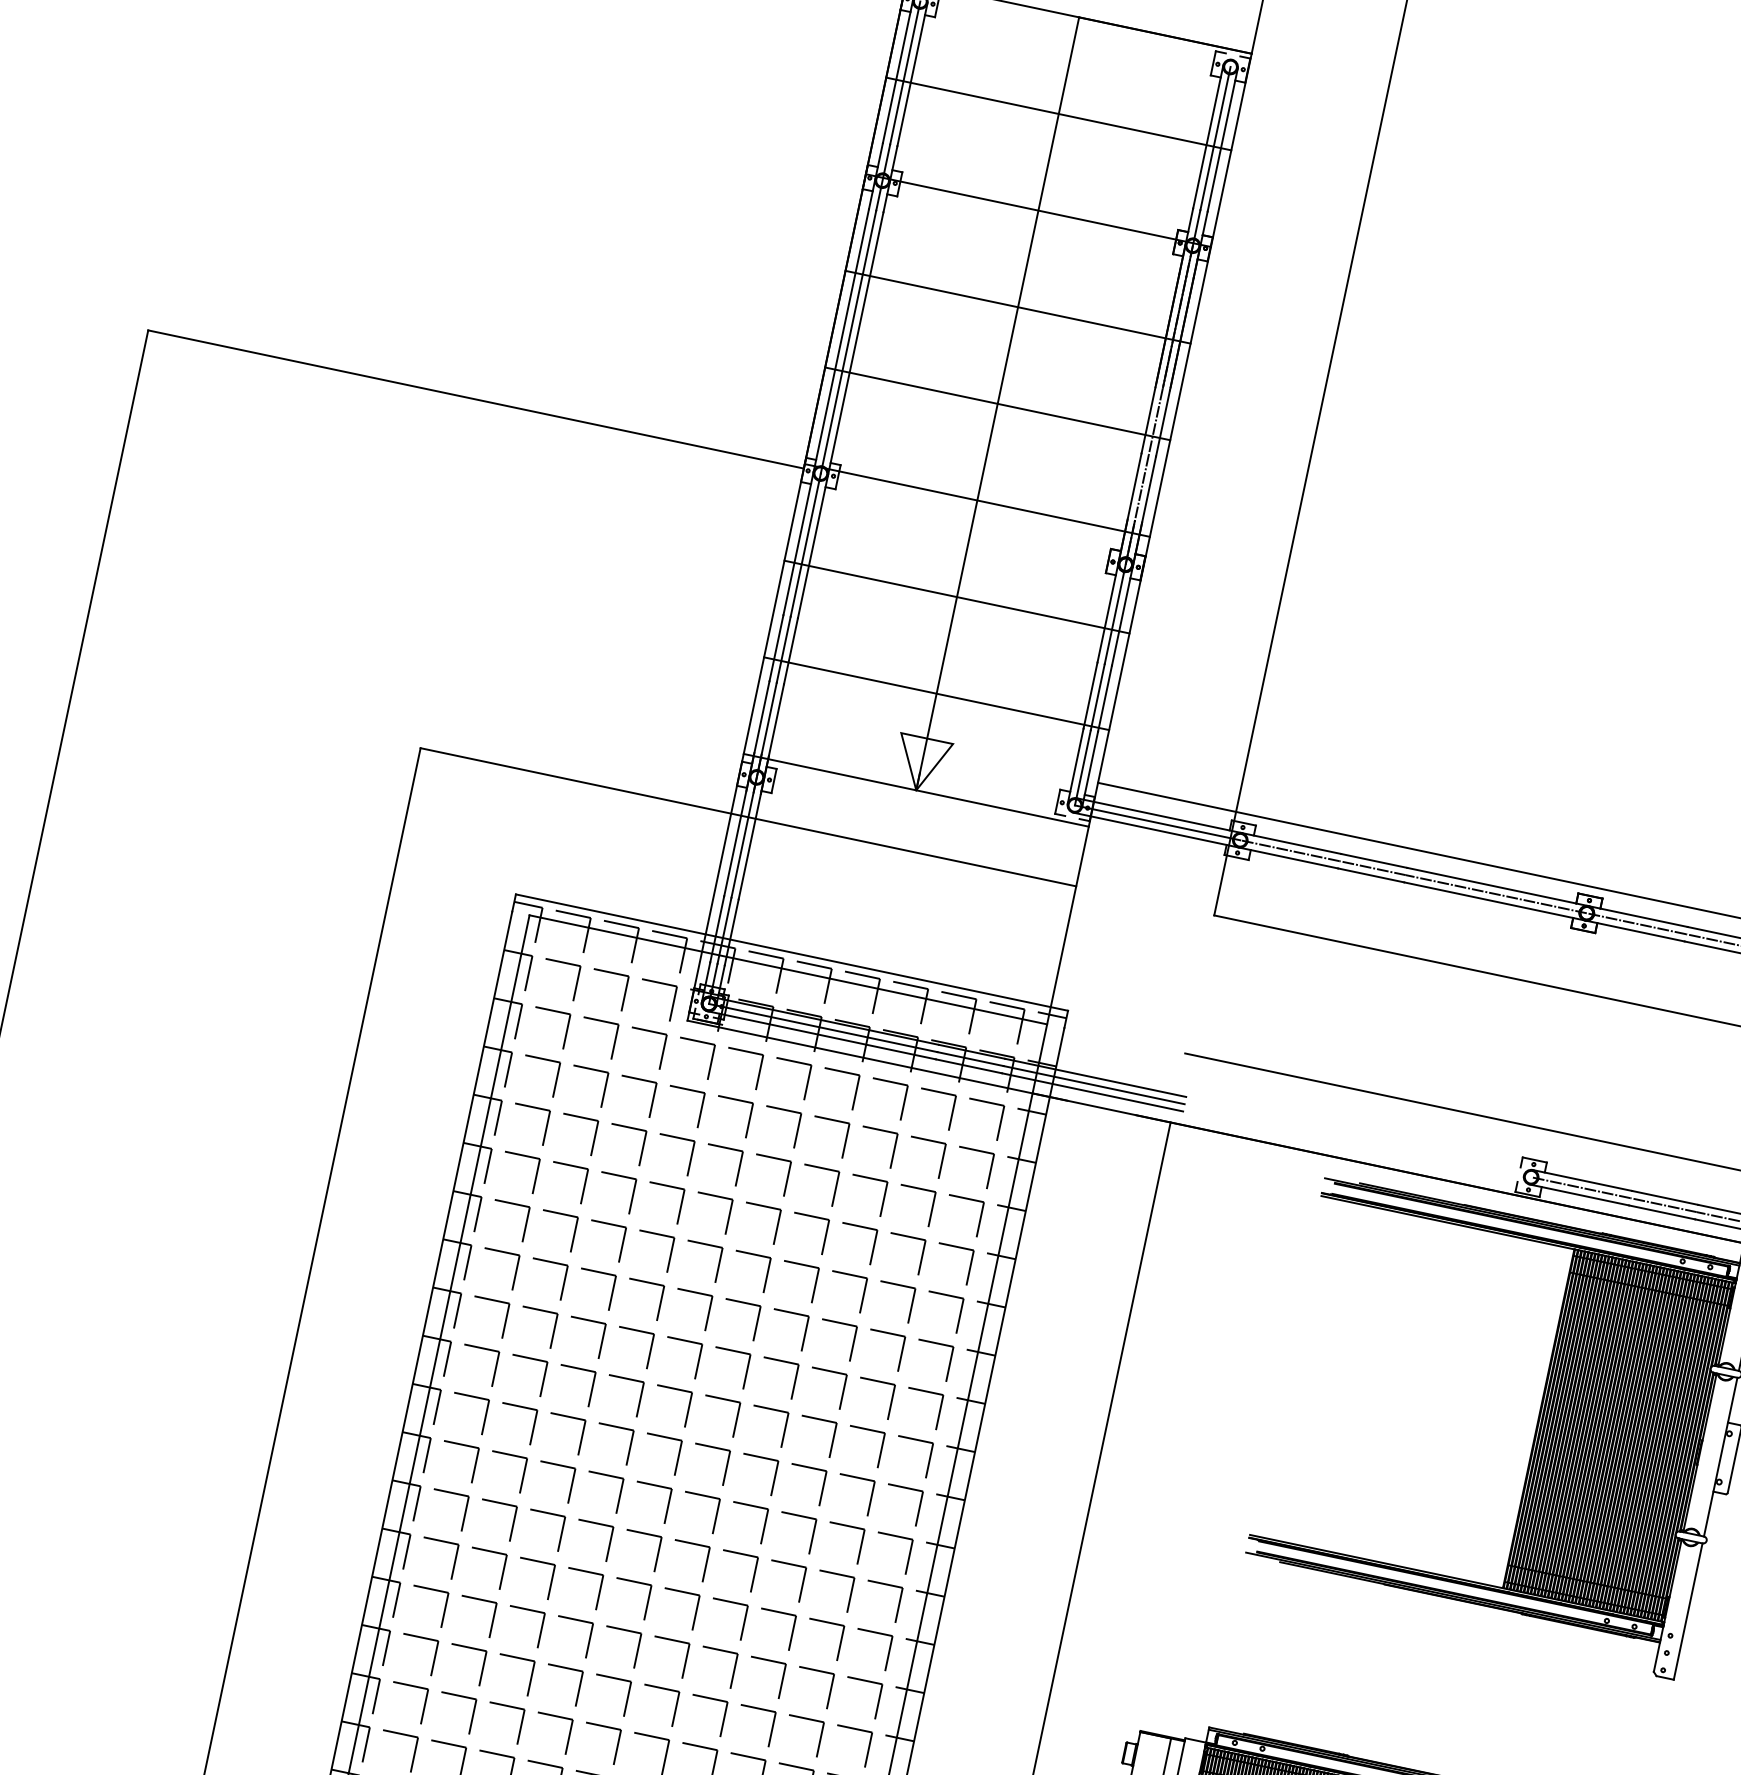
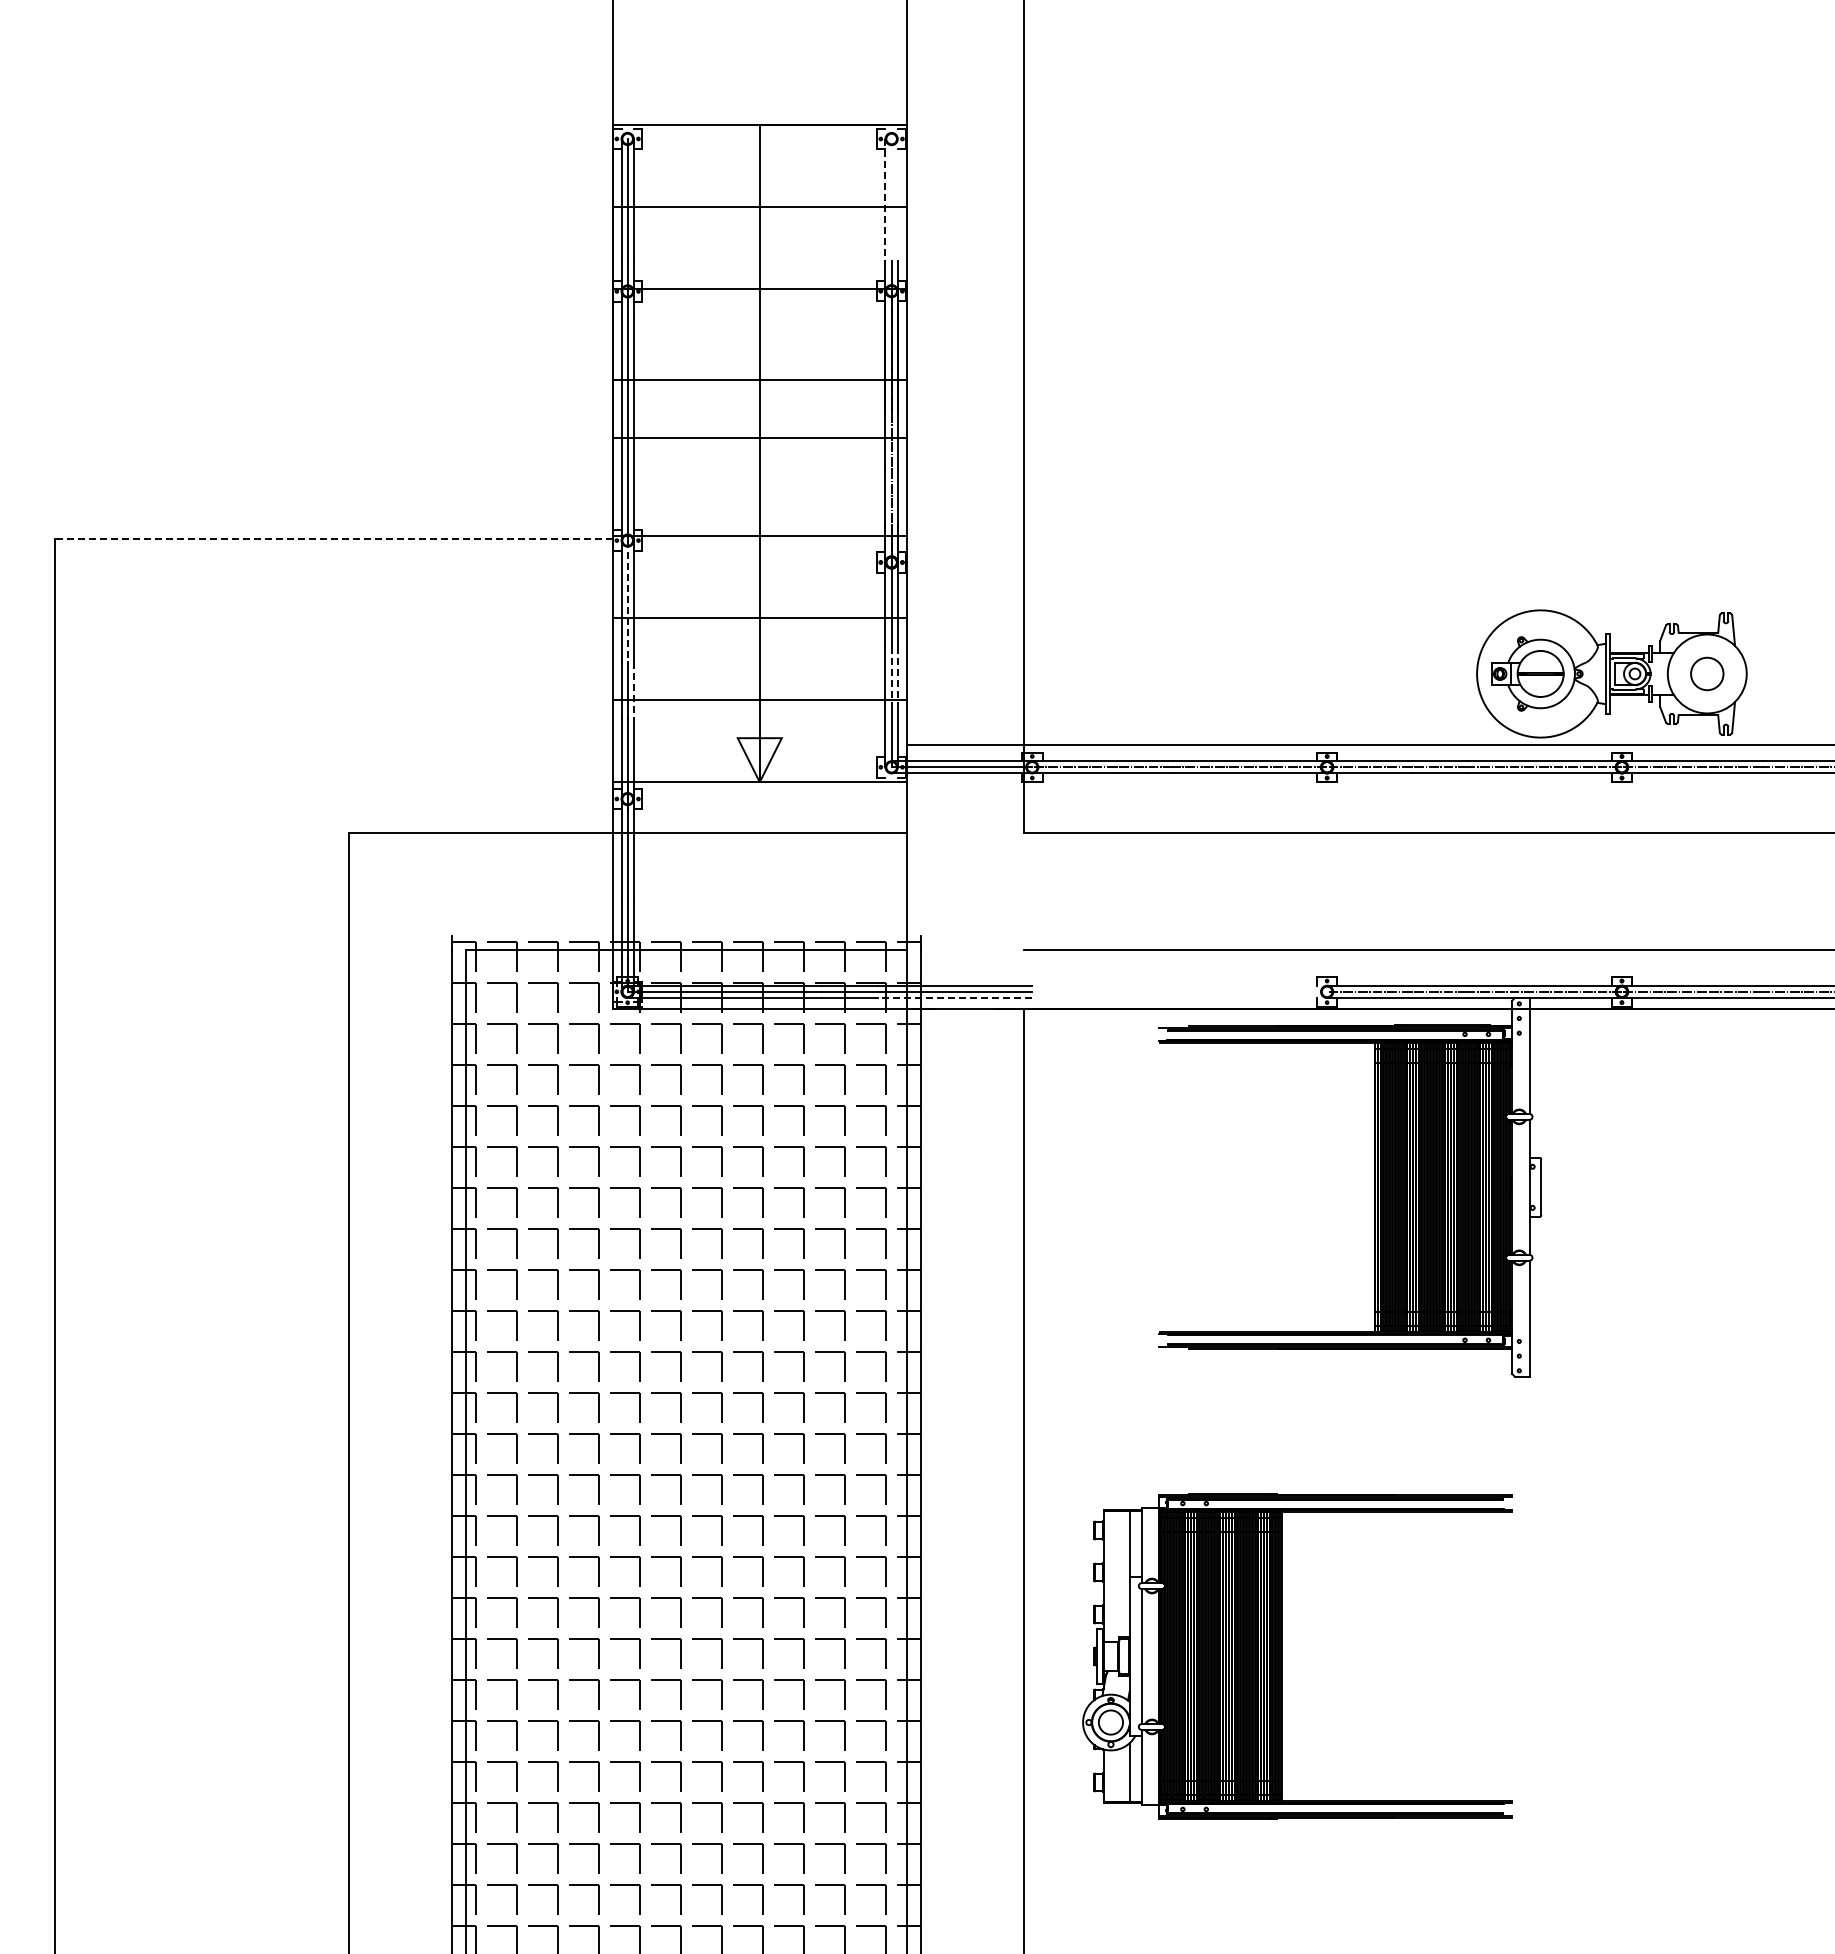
line: (1208, 136) -> (885, 199), solid -> dashed
line: (1215, 138) -> (891, 199), removed
line: (1222, 139) -> (897, 199), removed
line: (1017, 307) -> (759, 438), moved
line: (476, 399) -> (334, 539), solid -> dashed
line: (997, 403) -> (759, 380), moved
line: (805, 545) -> (627, 601), solid -> dashed
line: (790, 651) -> (633, 690), solid -> dashed
line: (1097, 697) -> (891, 675), solid -> dashed
line: (1104, 698) -> (897, 675), solid -> dashed
line: (792, 952) -> (686, 935), removed
line: (1091, 1092) -> (954, 998), solid -> dashed

